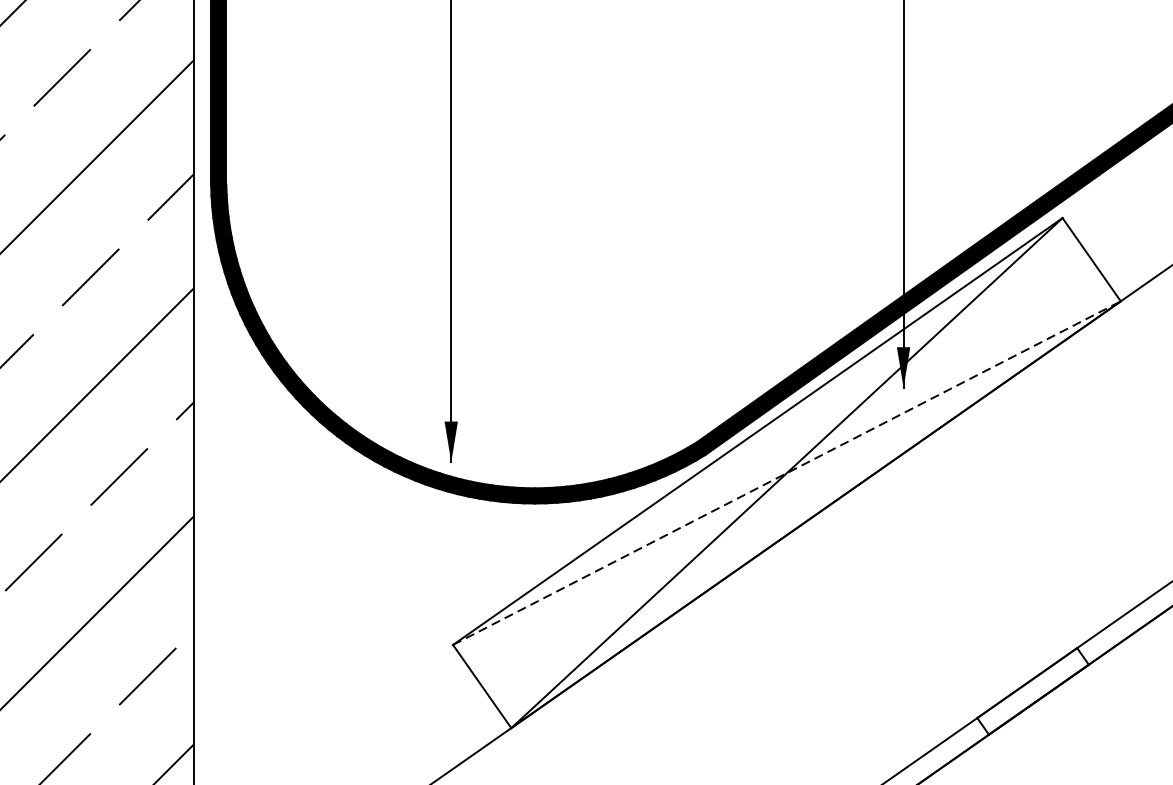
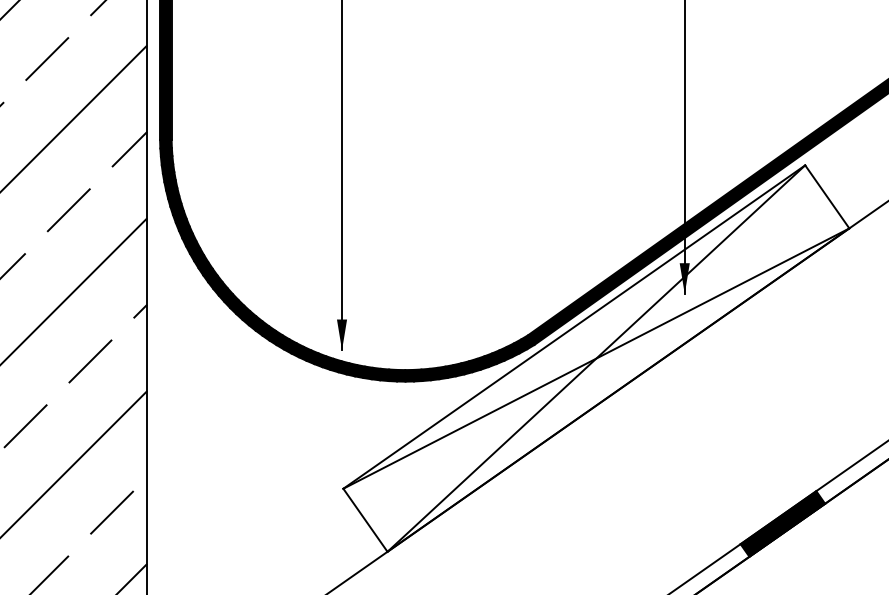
line: (787, 473) -> (596, 358), dashed -> solid
fill: (1032, 690) -> (782, 523), added

